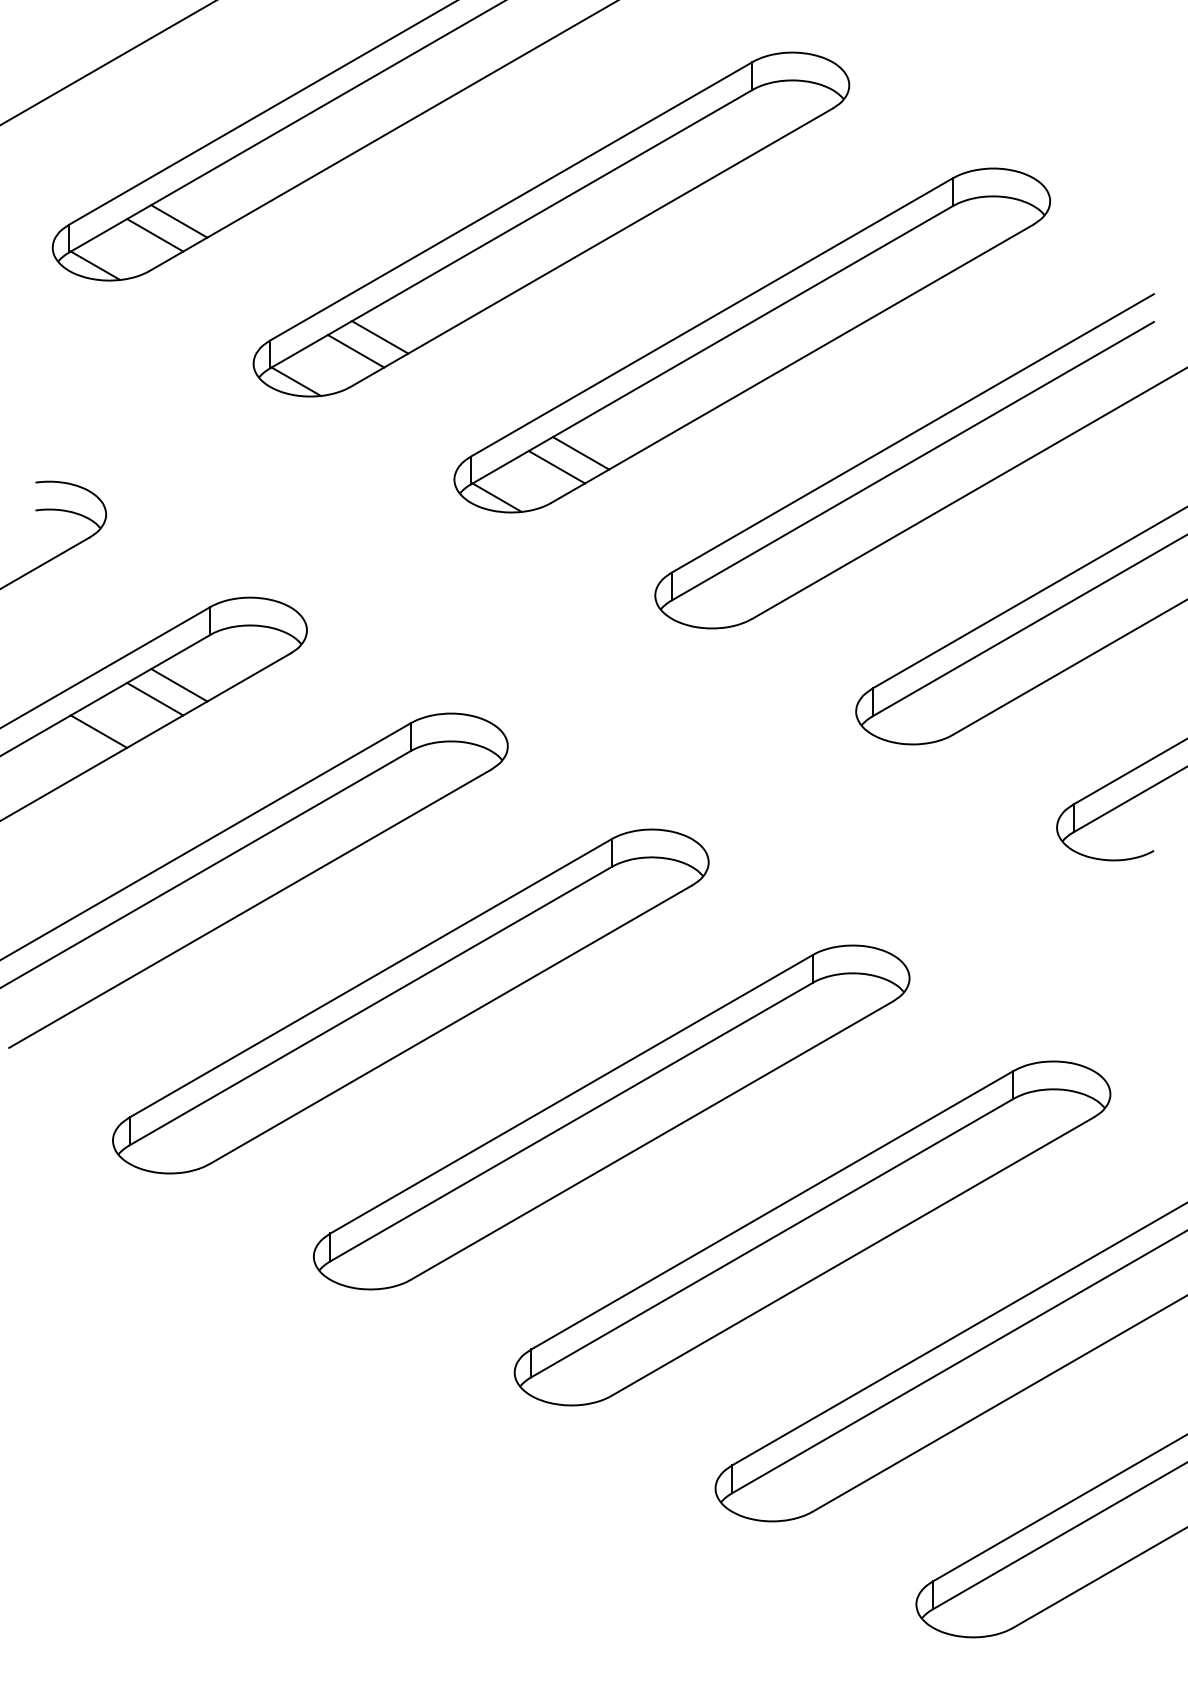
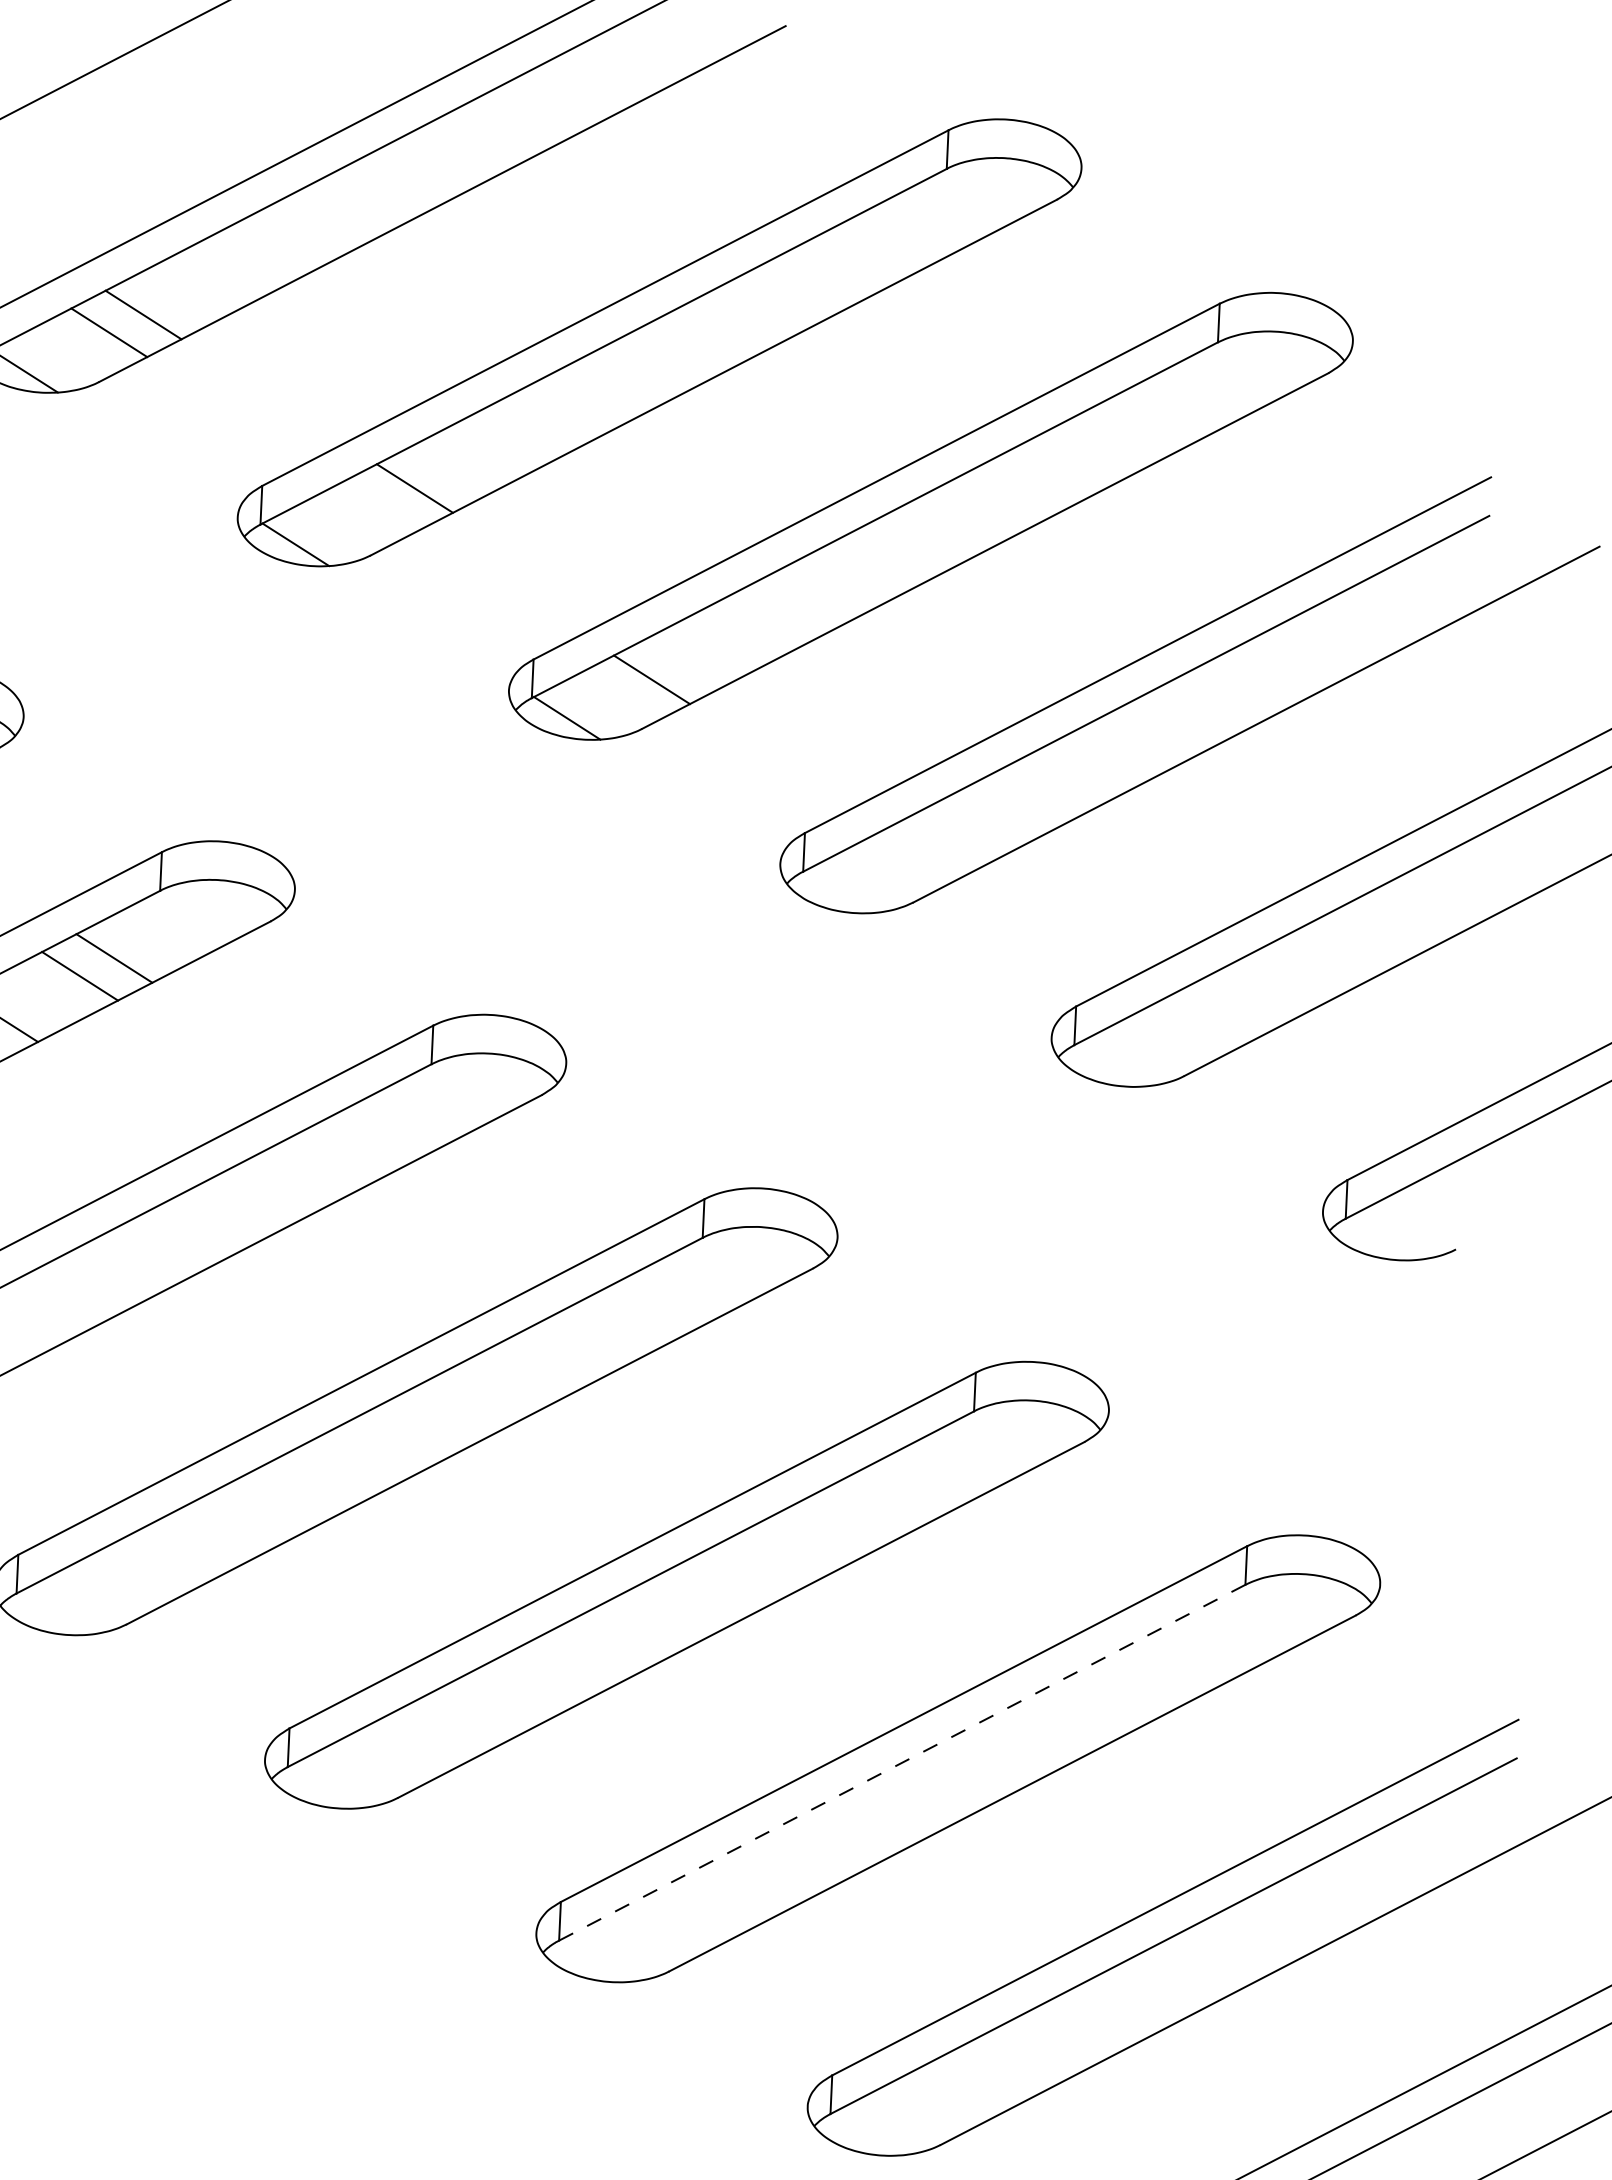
line: (355, 351) -> (379, 506), removed
line: (580, 453) -> (685, 662), removed
line: (772, 1237) -> (902, 1761), solid -> dashed

